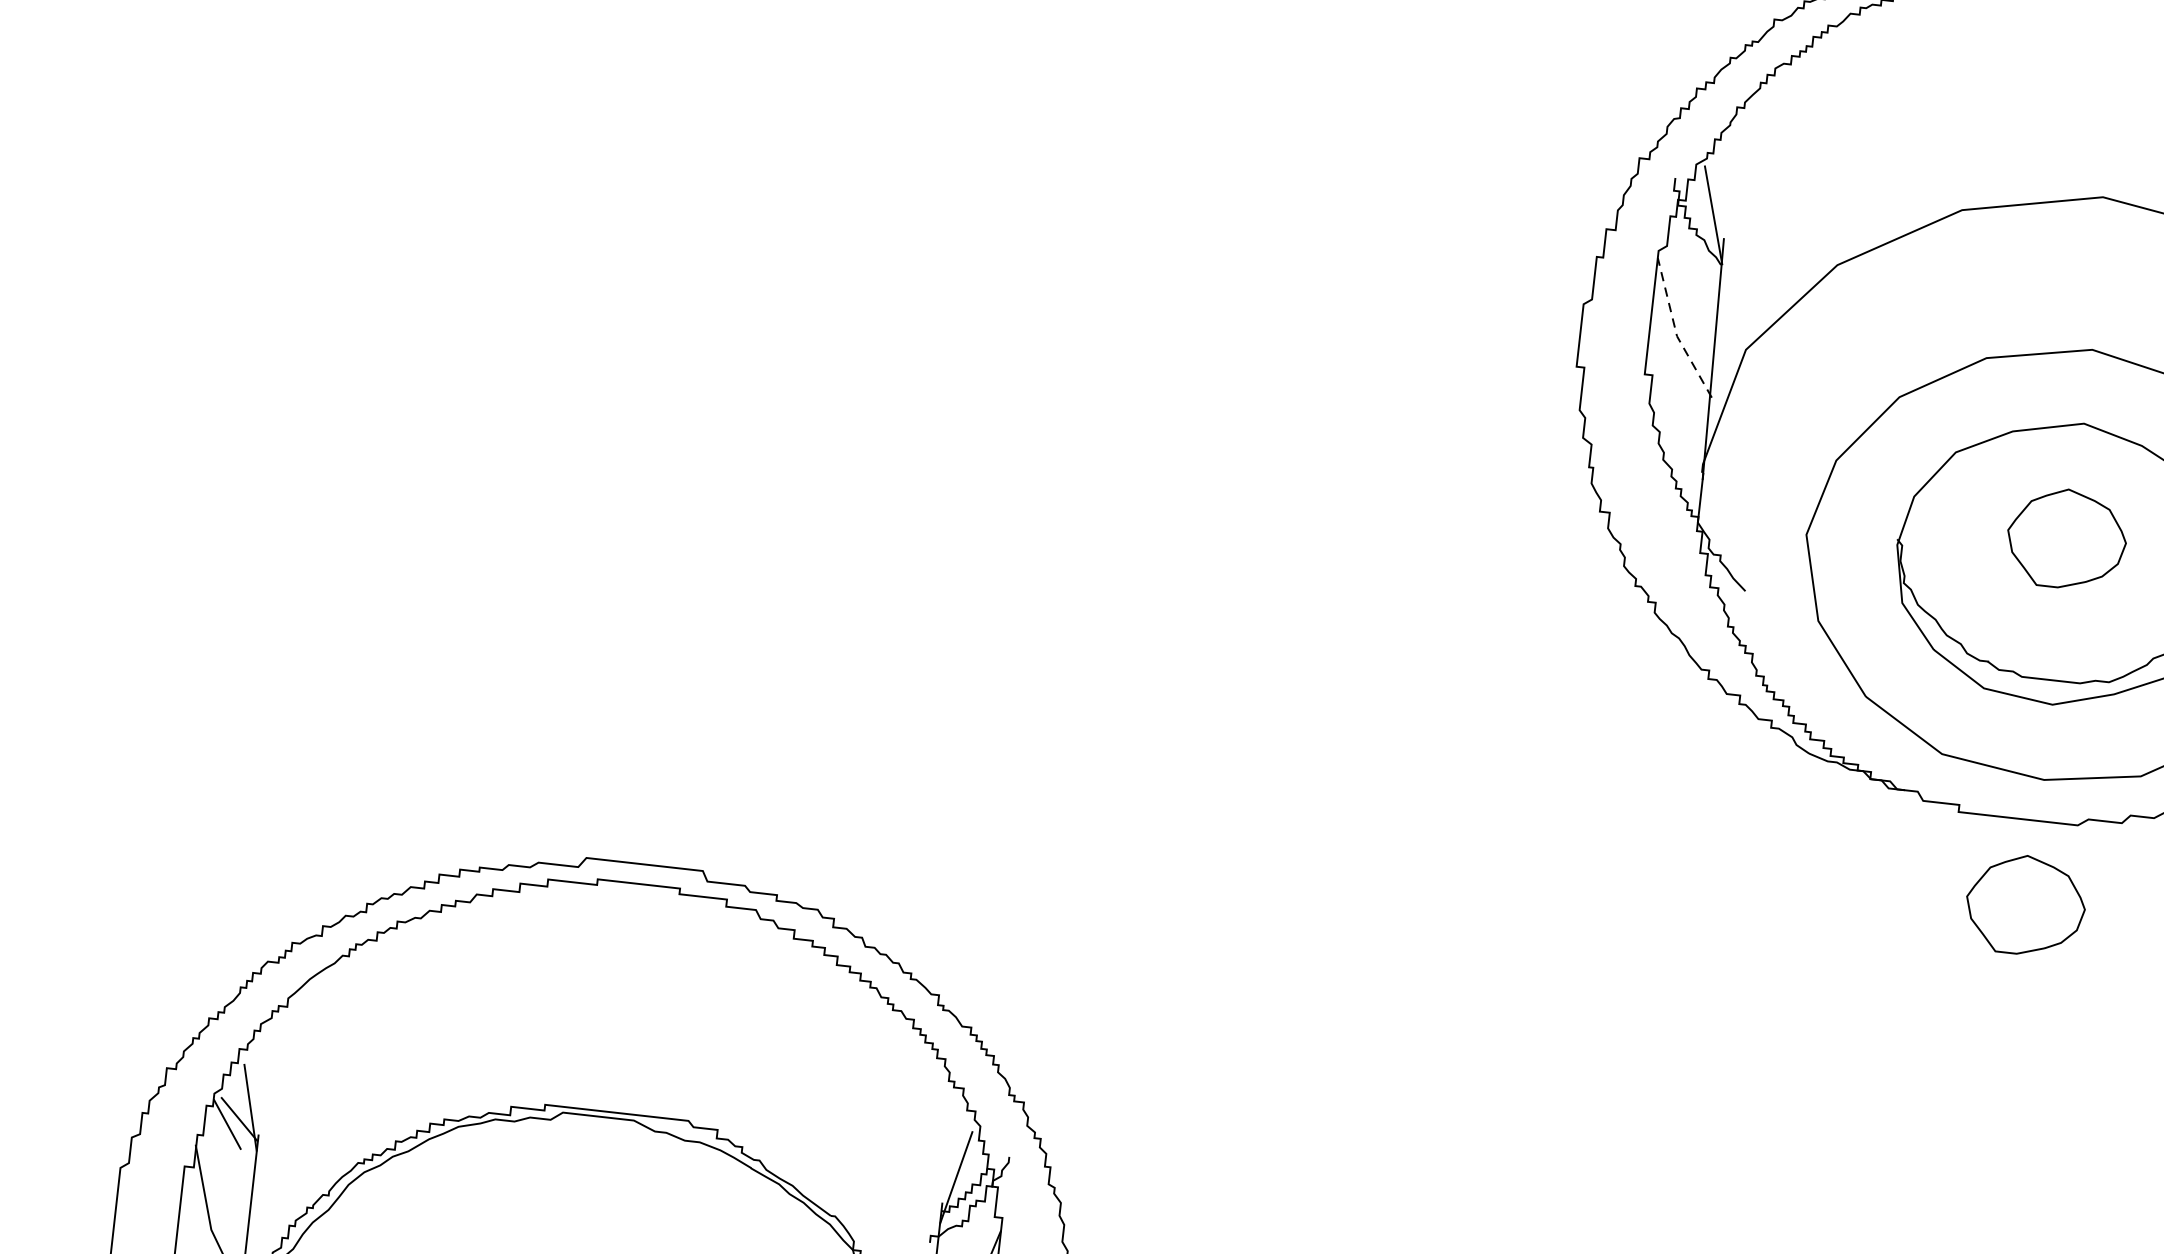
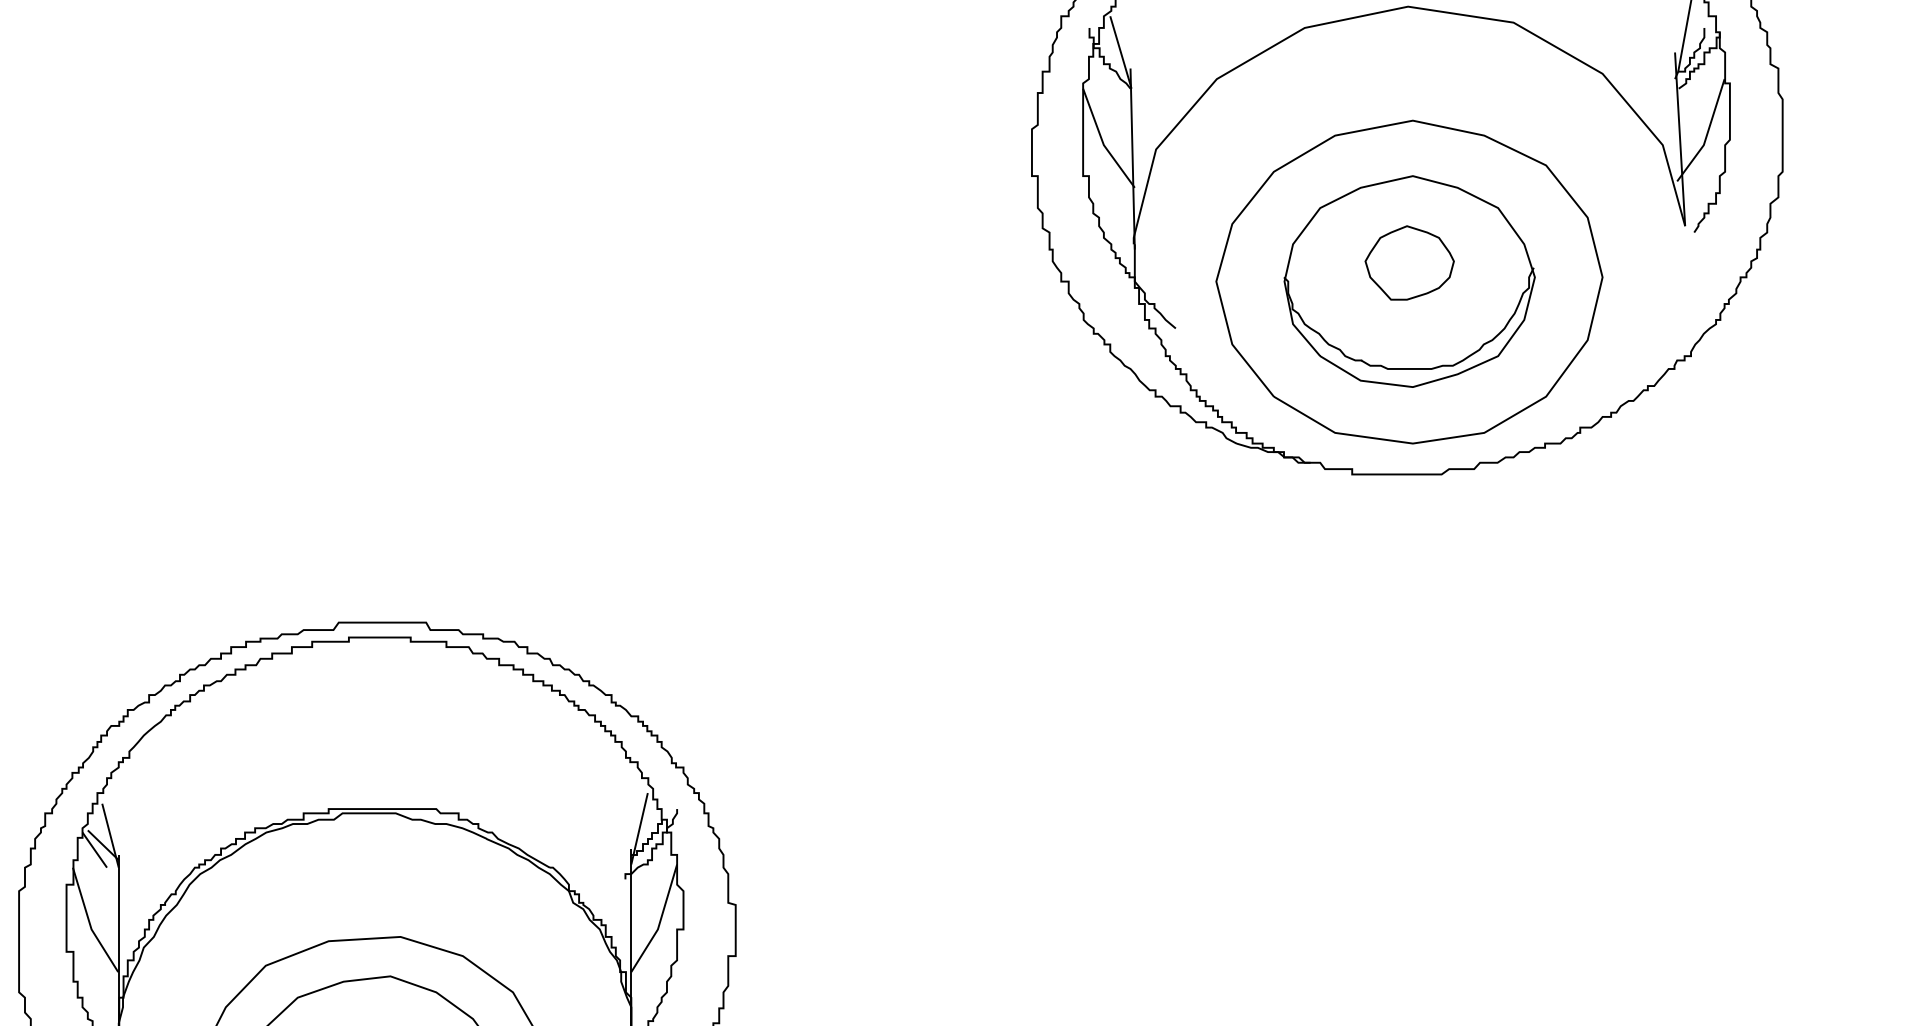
line: (1675, 331) -> (1102, 141), dashed -> solid
part: (2025, 904) -> (1409, 537), removed

